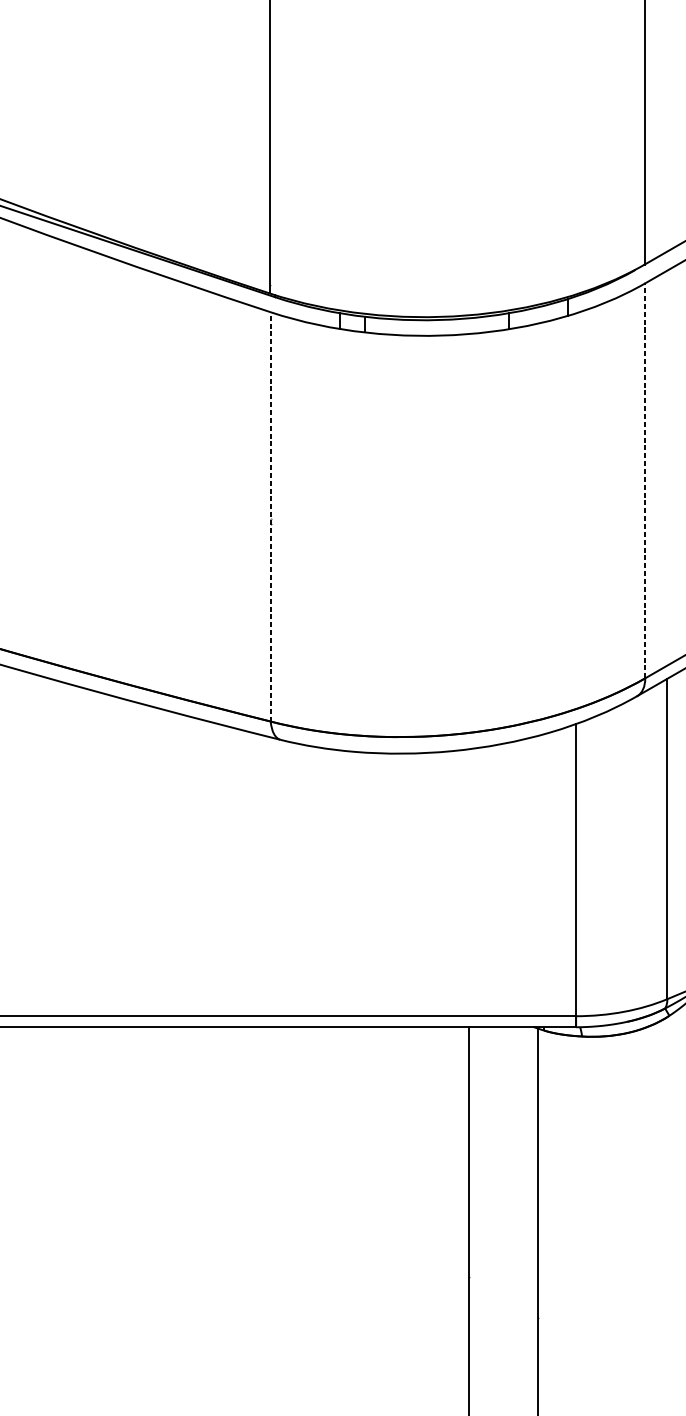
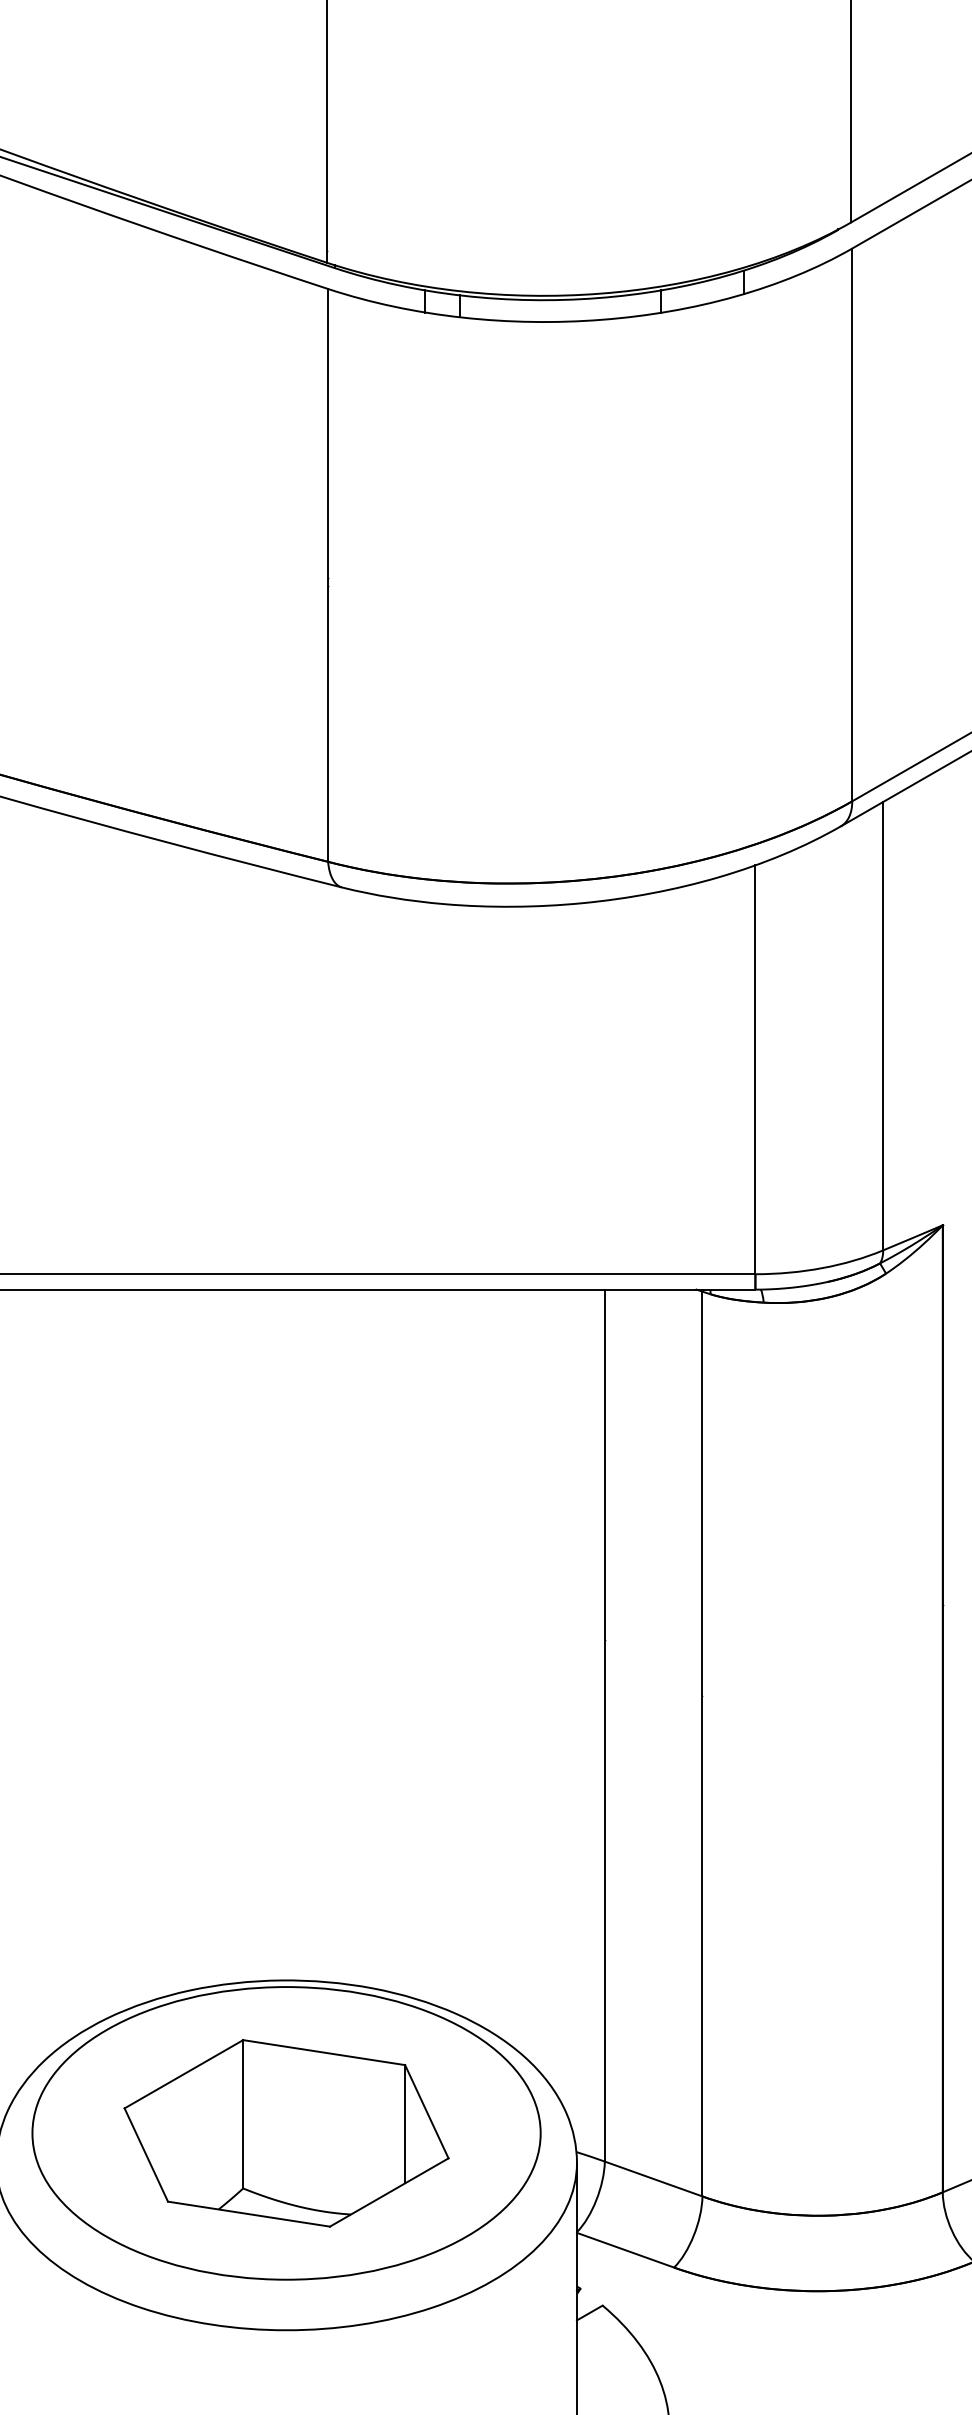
line: (645, 480) -> (852, 524), dashed -> solid
line: (271, 516) -> (328, 574), dashed -> solid

